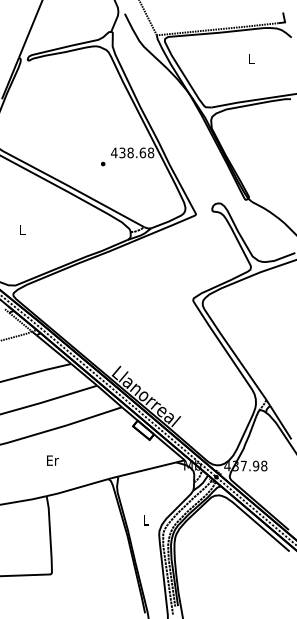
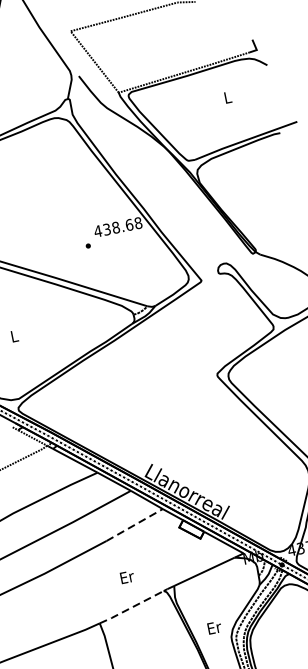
line: (94, 416) -> (134, 525), solid -> dashed
text: (52, 460) -> (126, 577), moved
line: (77, 488) -> (131, 608), solid -> dashed
text: (146, 520) -> (214, 628), L -> Er

